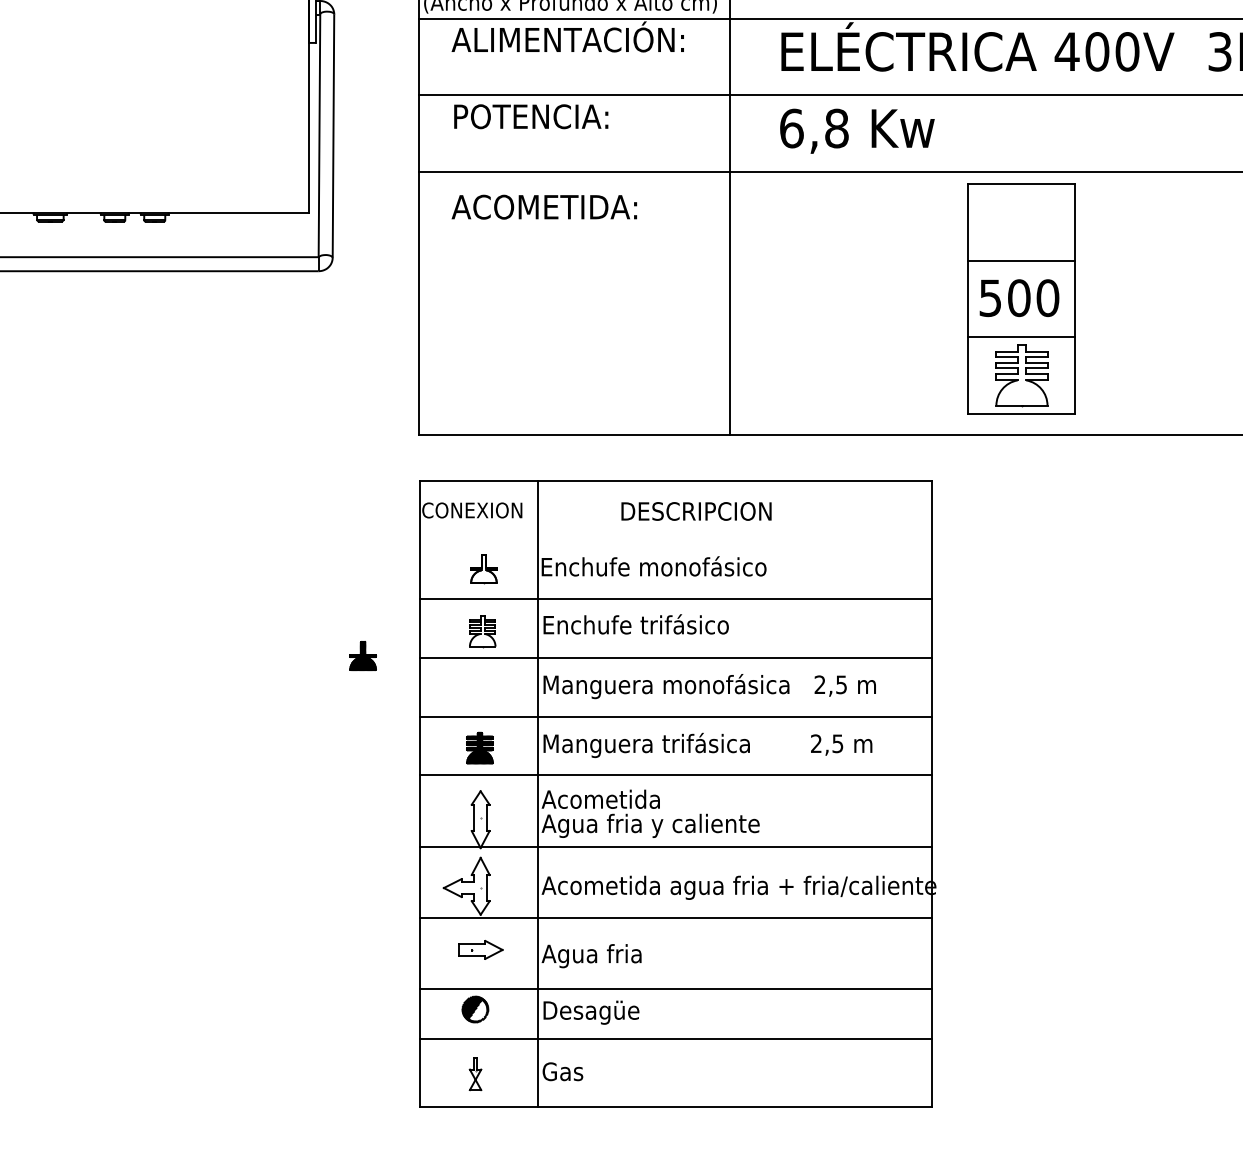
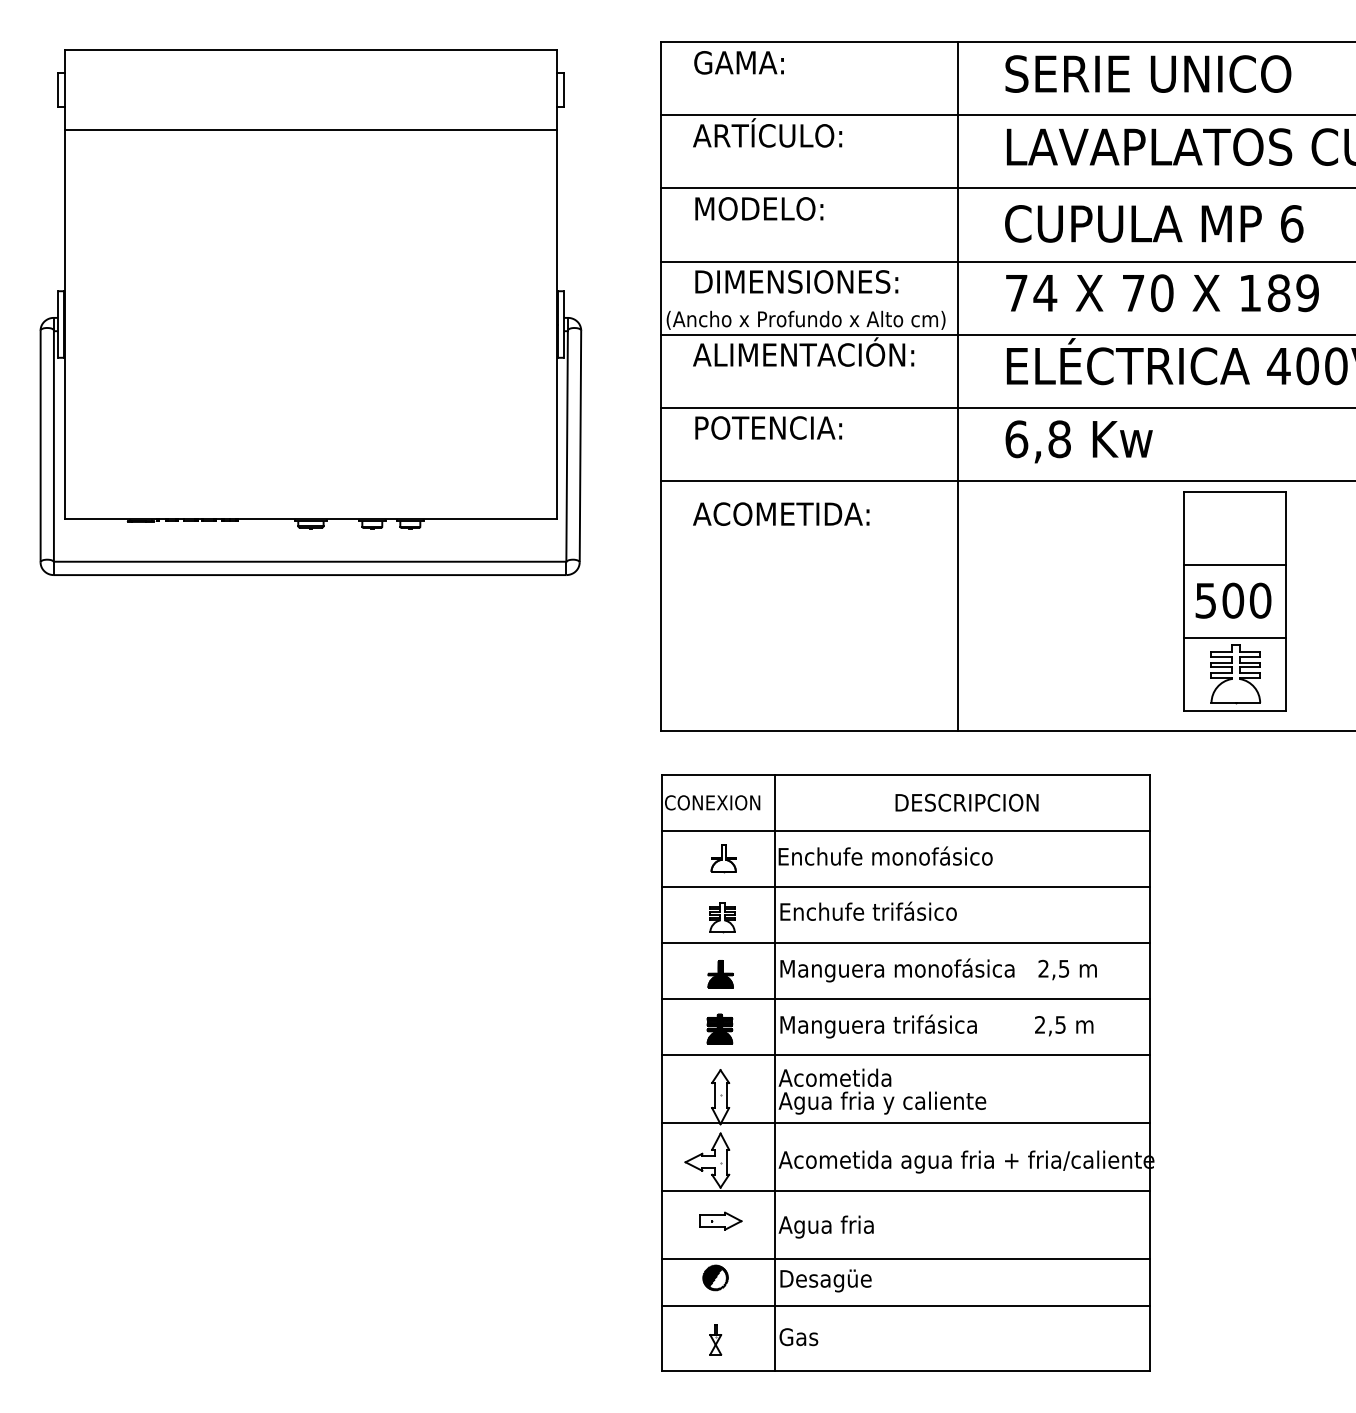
text: (695, 511) -> (966, 802), moved
line: (675, 539) -> (906, 830), added
part: (362, 656) -> (720, 974), moved

